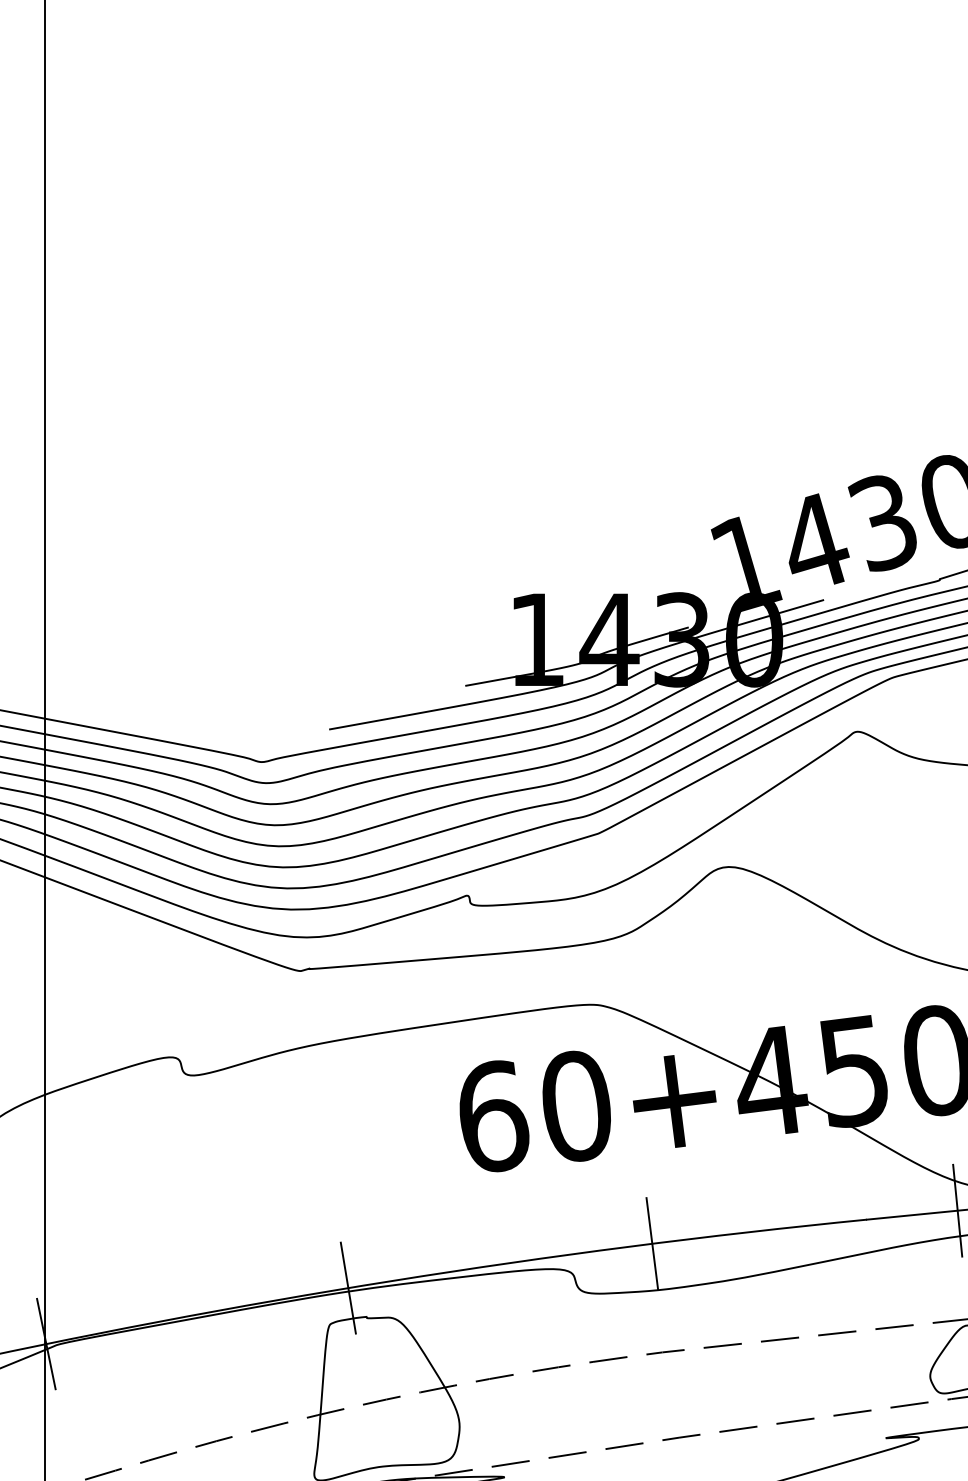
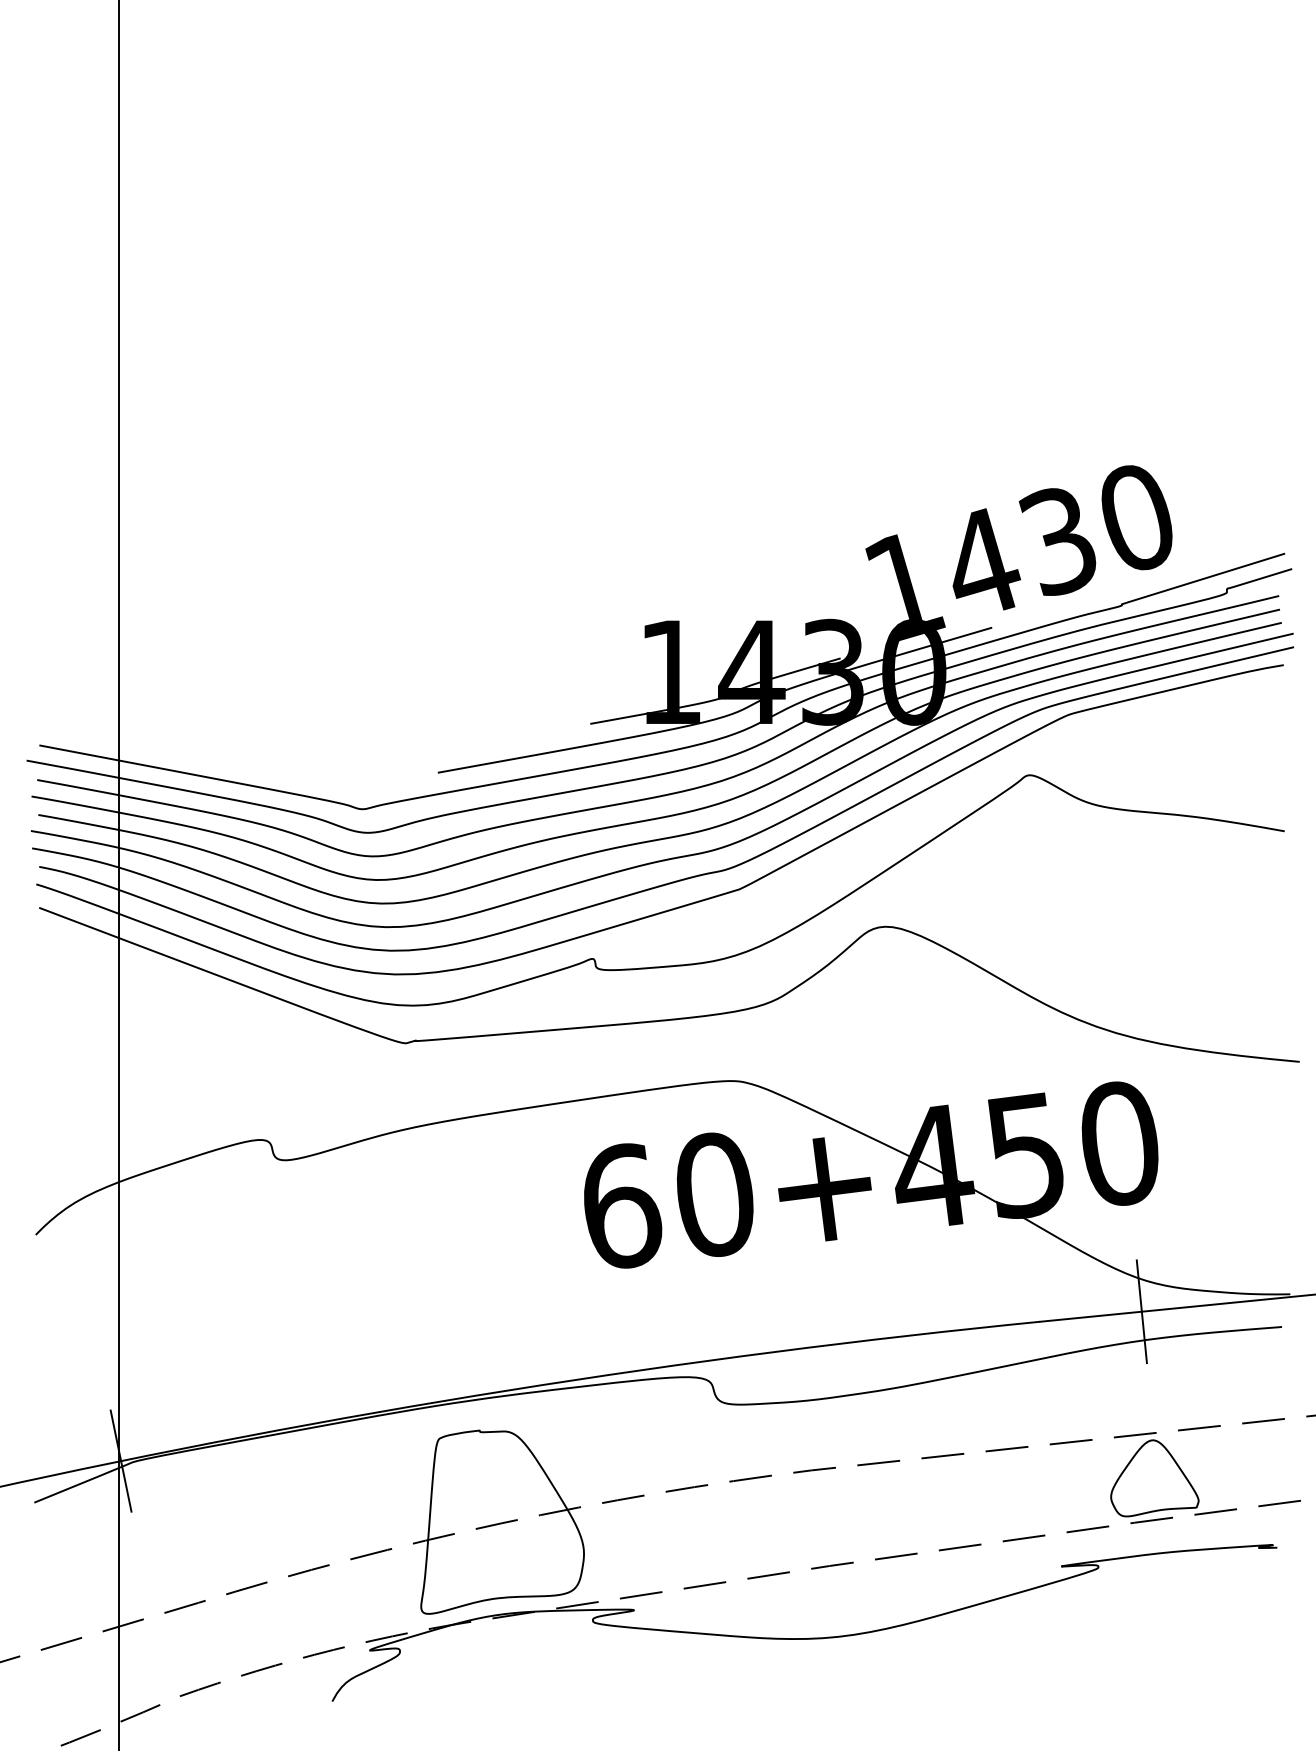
line: (652, 1243) -> (799, 1348), removed
line: (347, 1288) -> (458, 1398), removed

